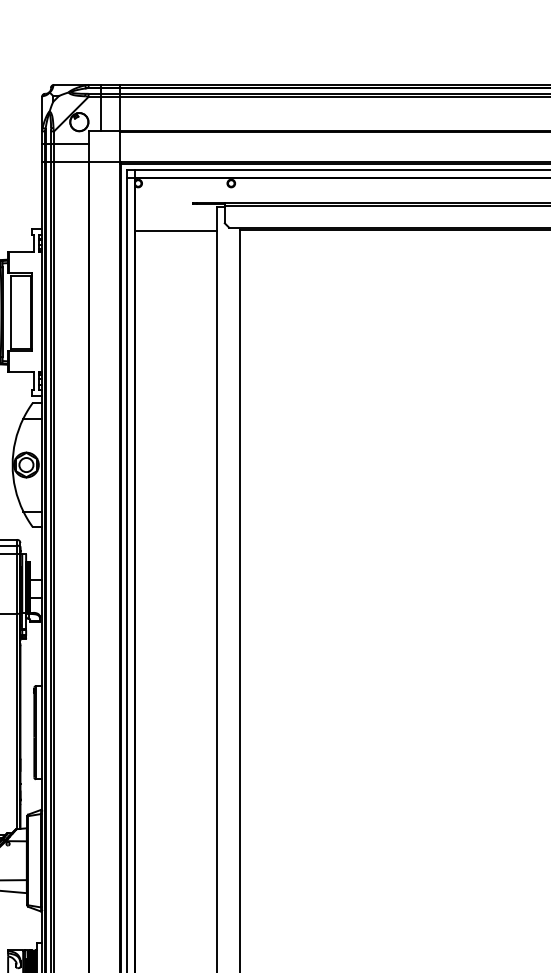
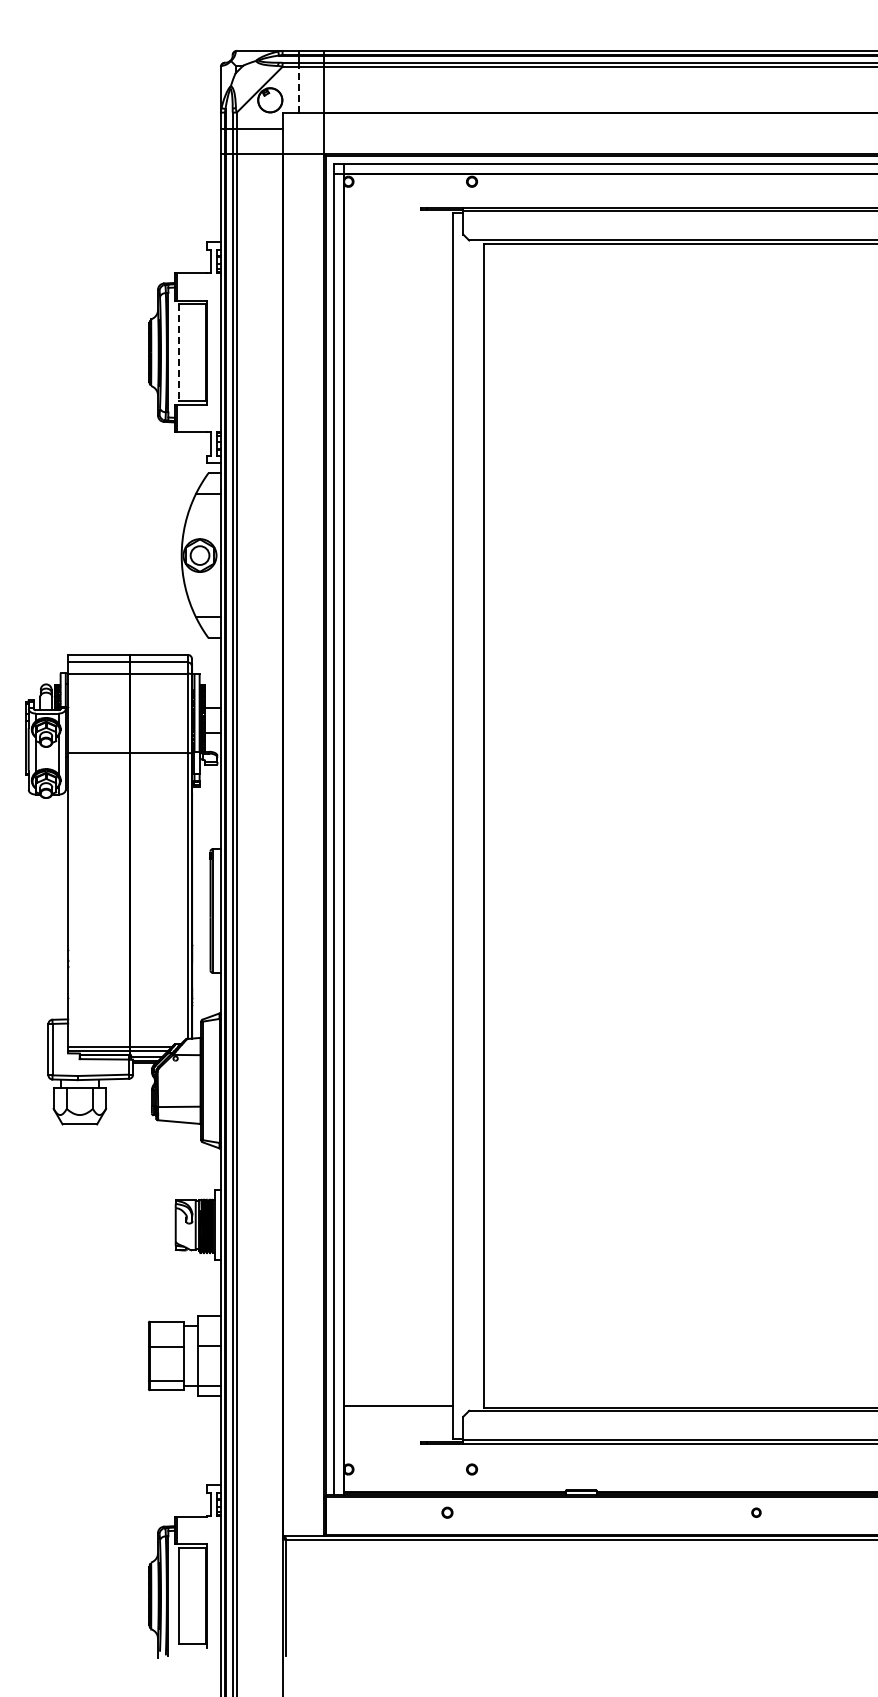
line: (101, 113) -> (299, 89), solid -> dashed
line: (175, 231) -> (398, 245), removed
line: (10, 312) -> (179, 353), solid -> dashed

